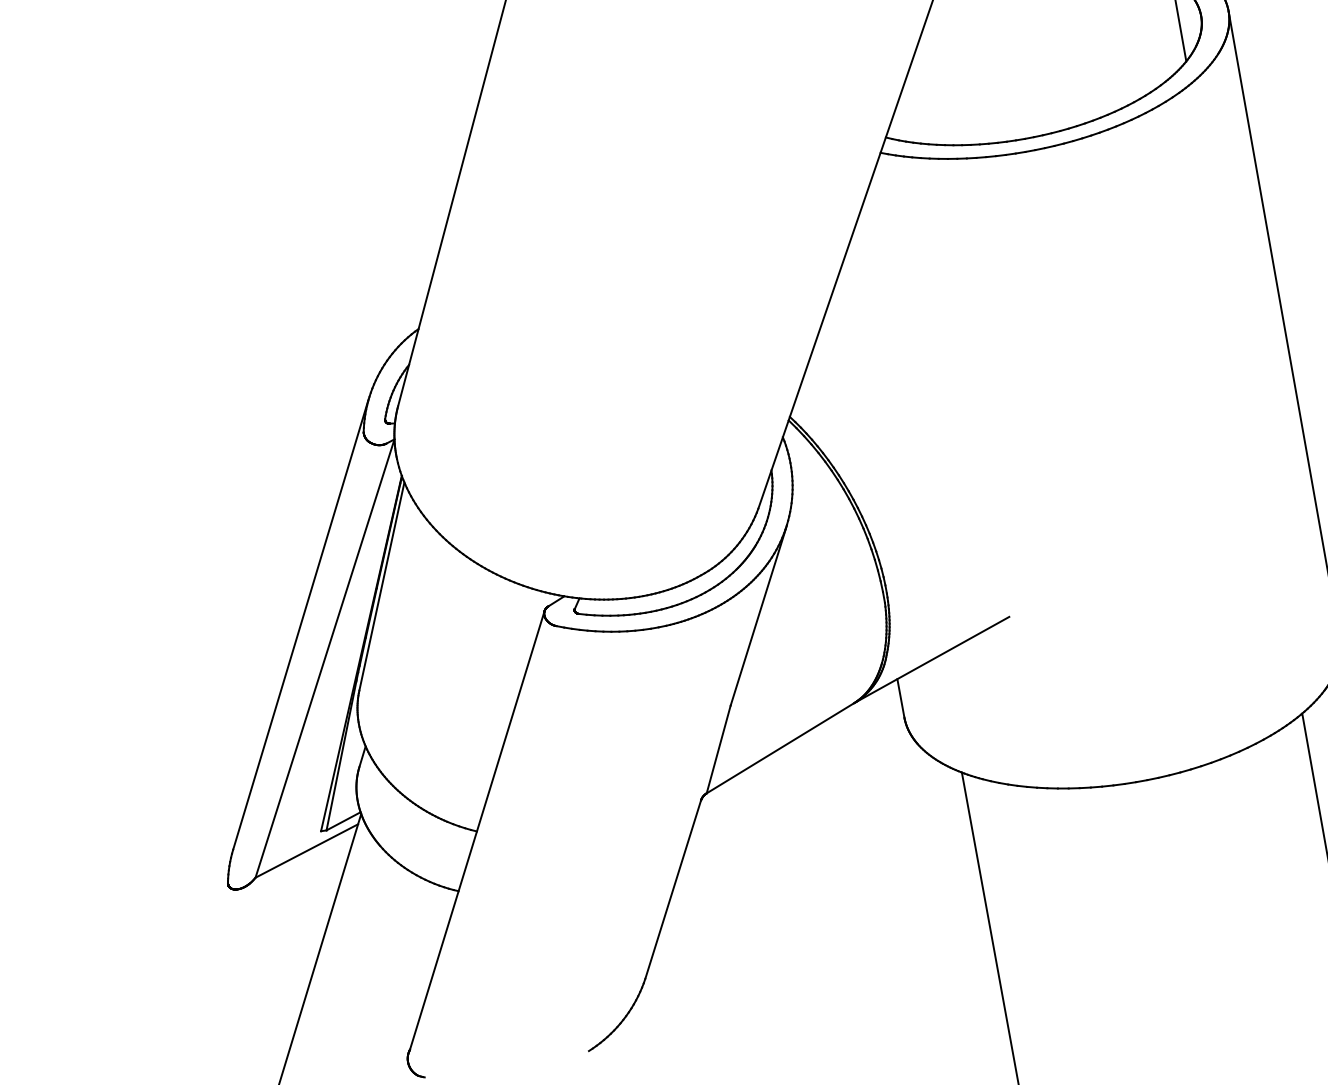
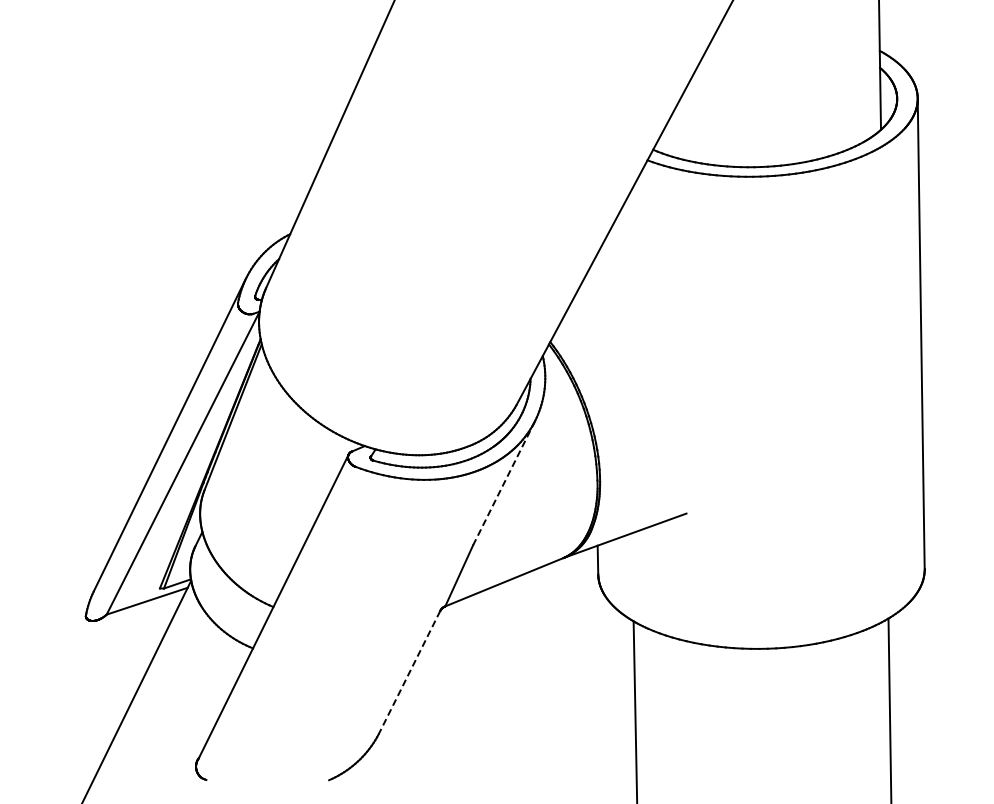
line: (757, 616) -> (503, 483), solid -> dashed
line: (673, 889) -> (409, 672), solid -> dashed

